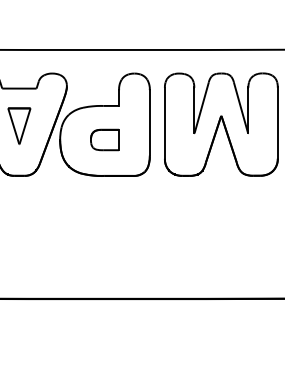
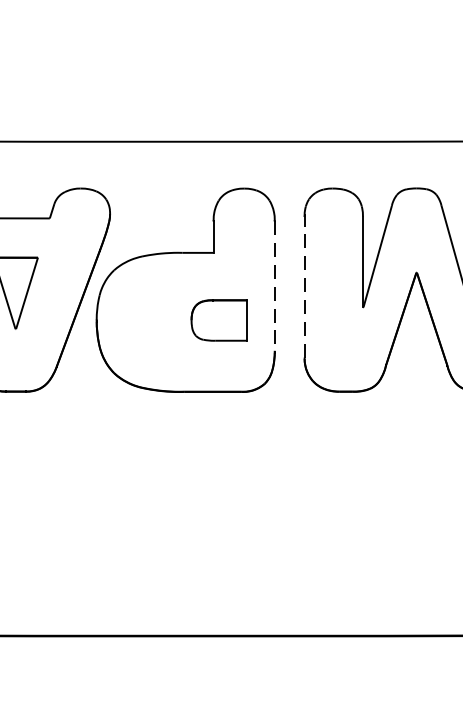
line: (149, 122) -> (274, 285), solid -> dashed
line: (164, 123) -> (303, 287), solid -> dashed
part: (104, 139) -> (218, 319), moved

